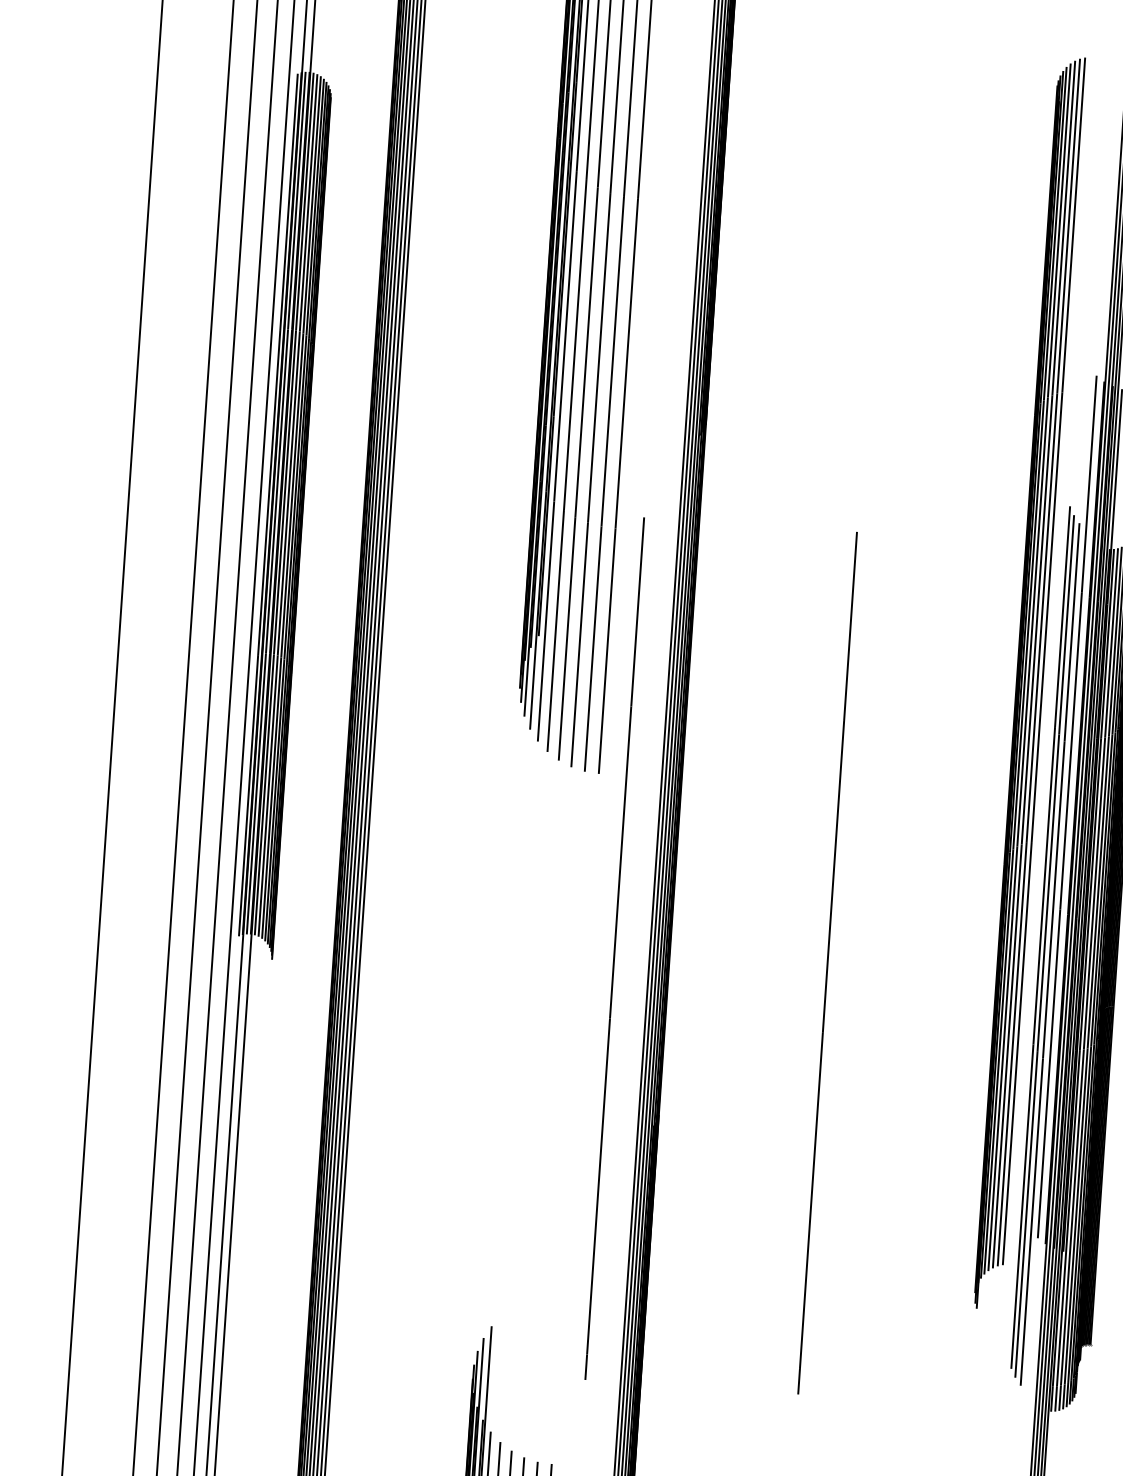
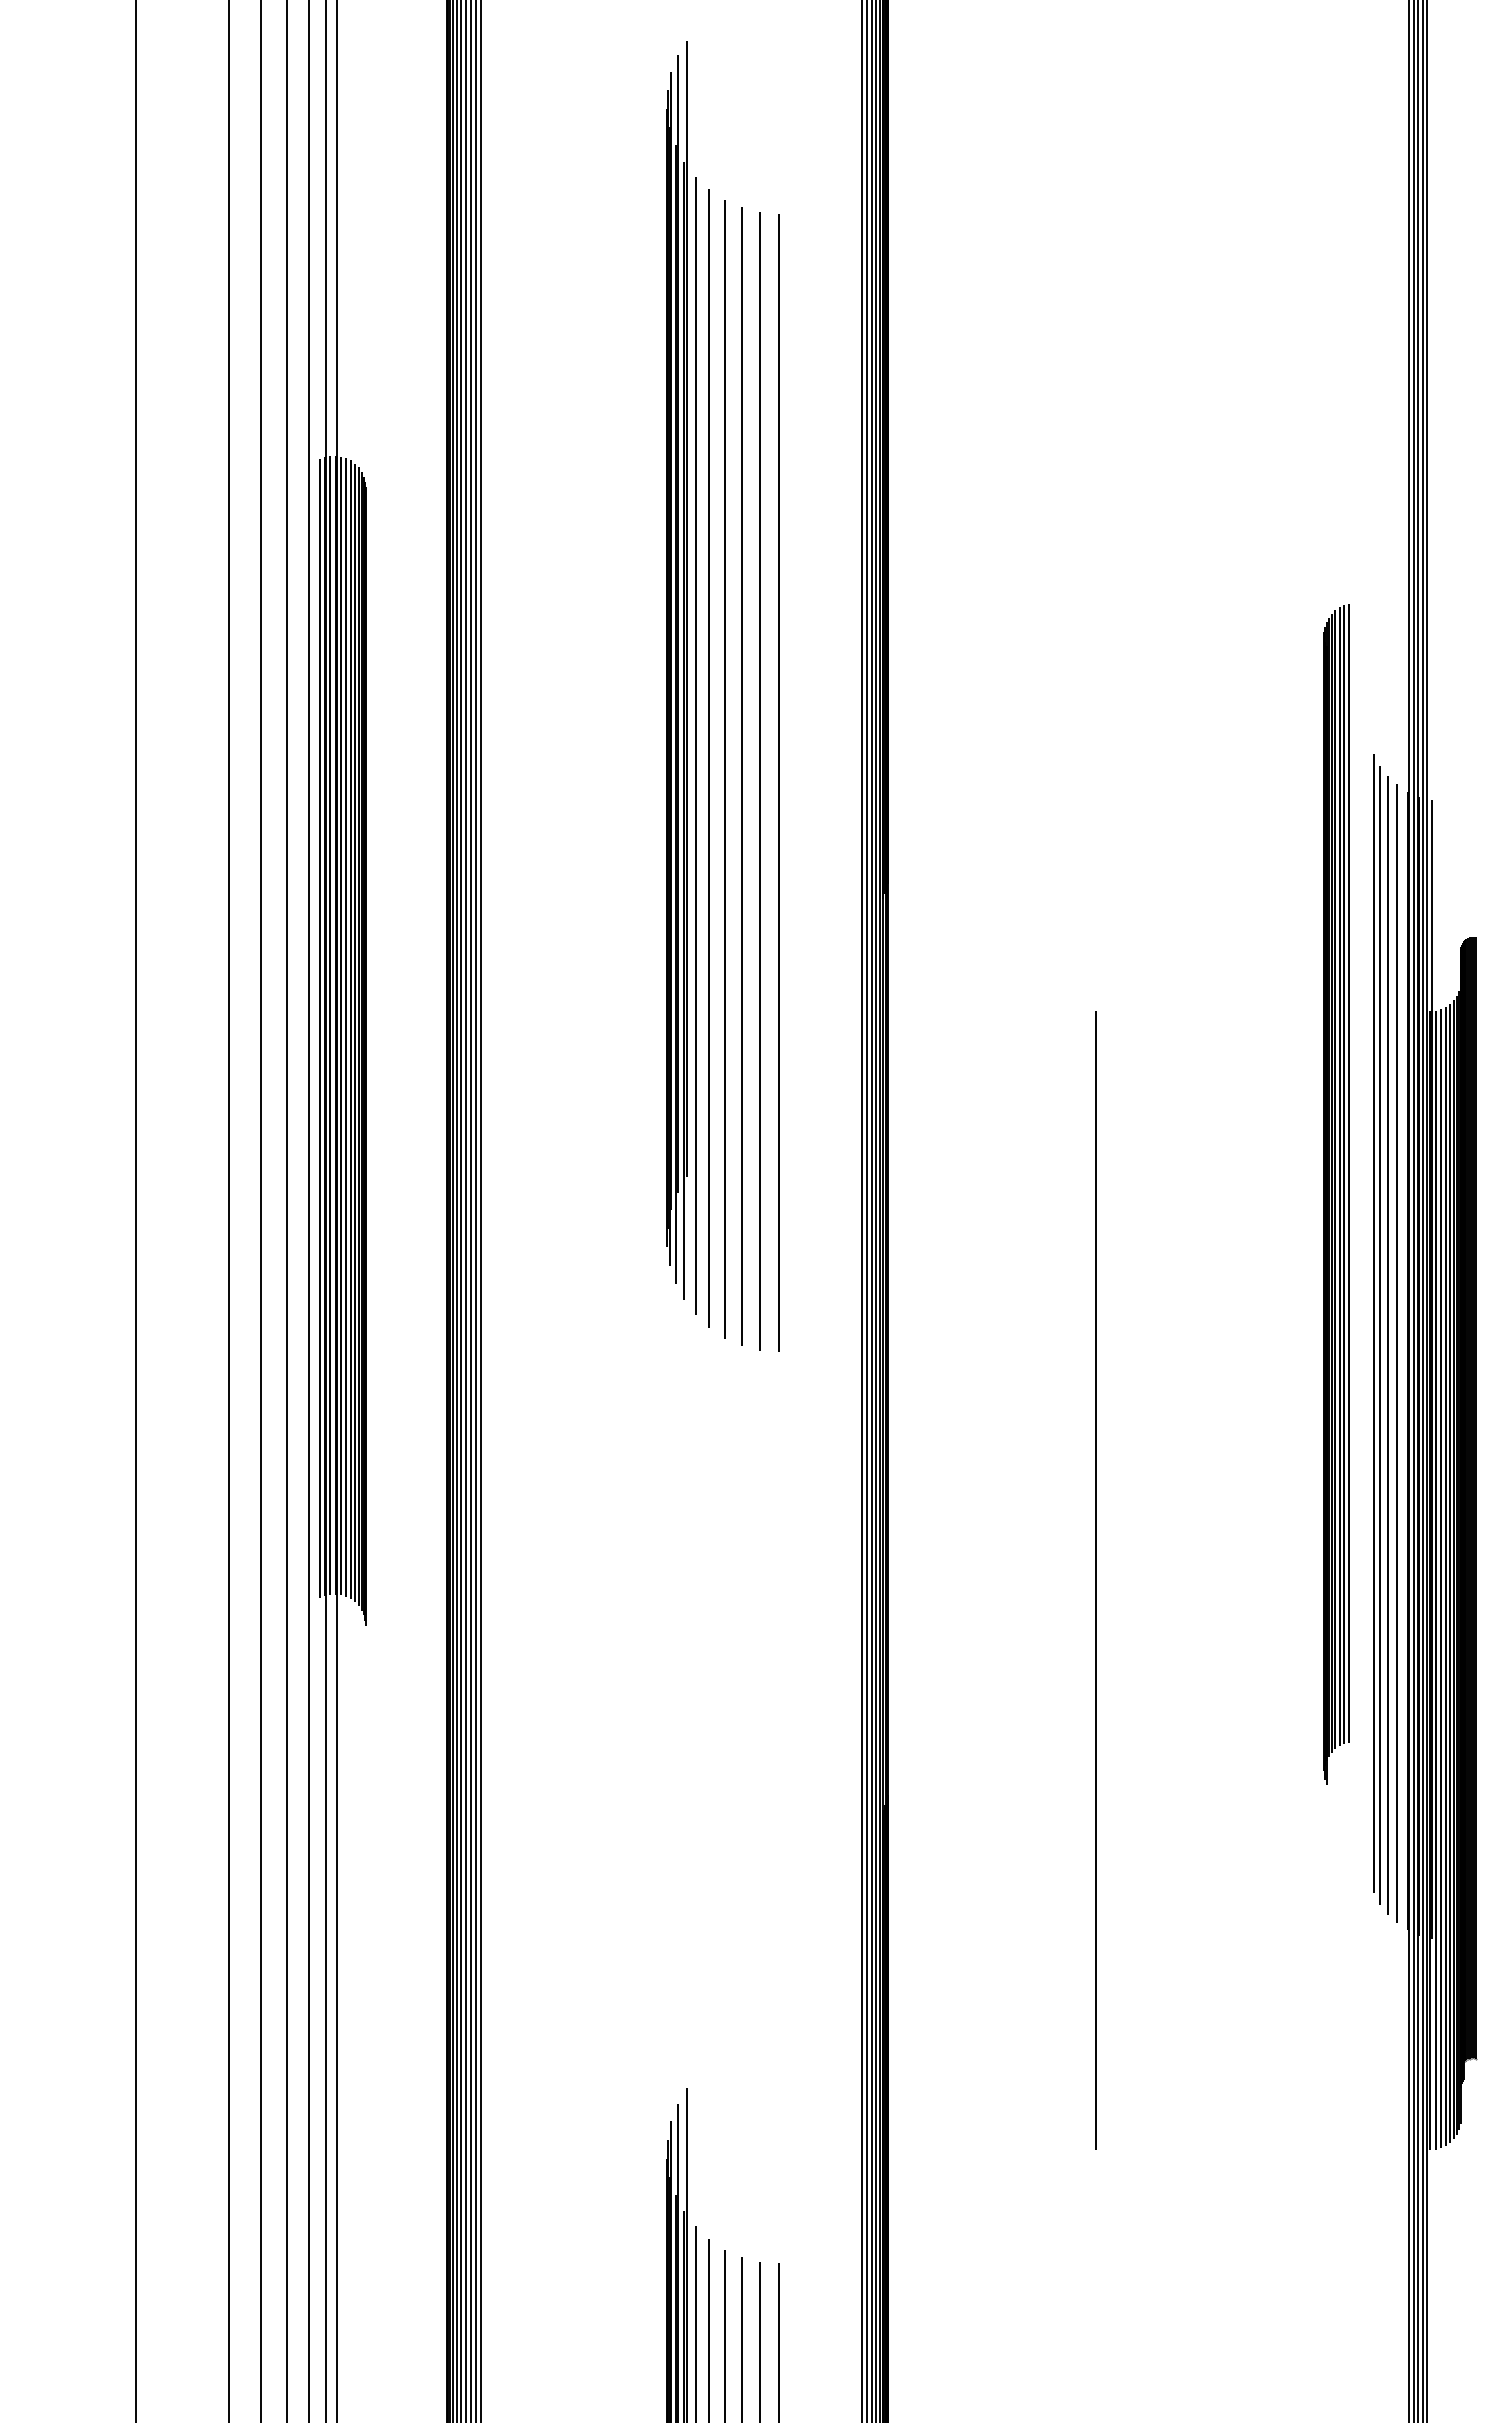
part: (1029, 683) -> (1336, 1194), size x0.71
part: (1045, 945) -> (1380, 1334), moved
line: (614, 948) -> (814, 1580), removed

